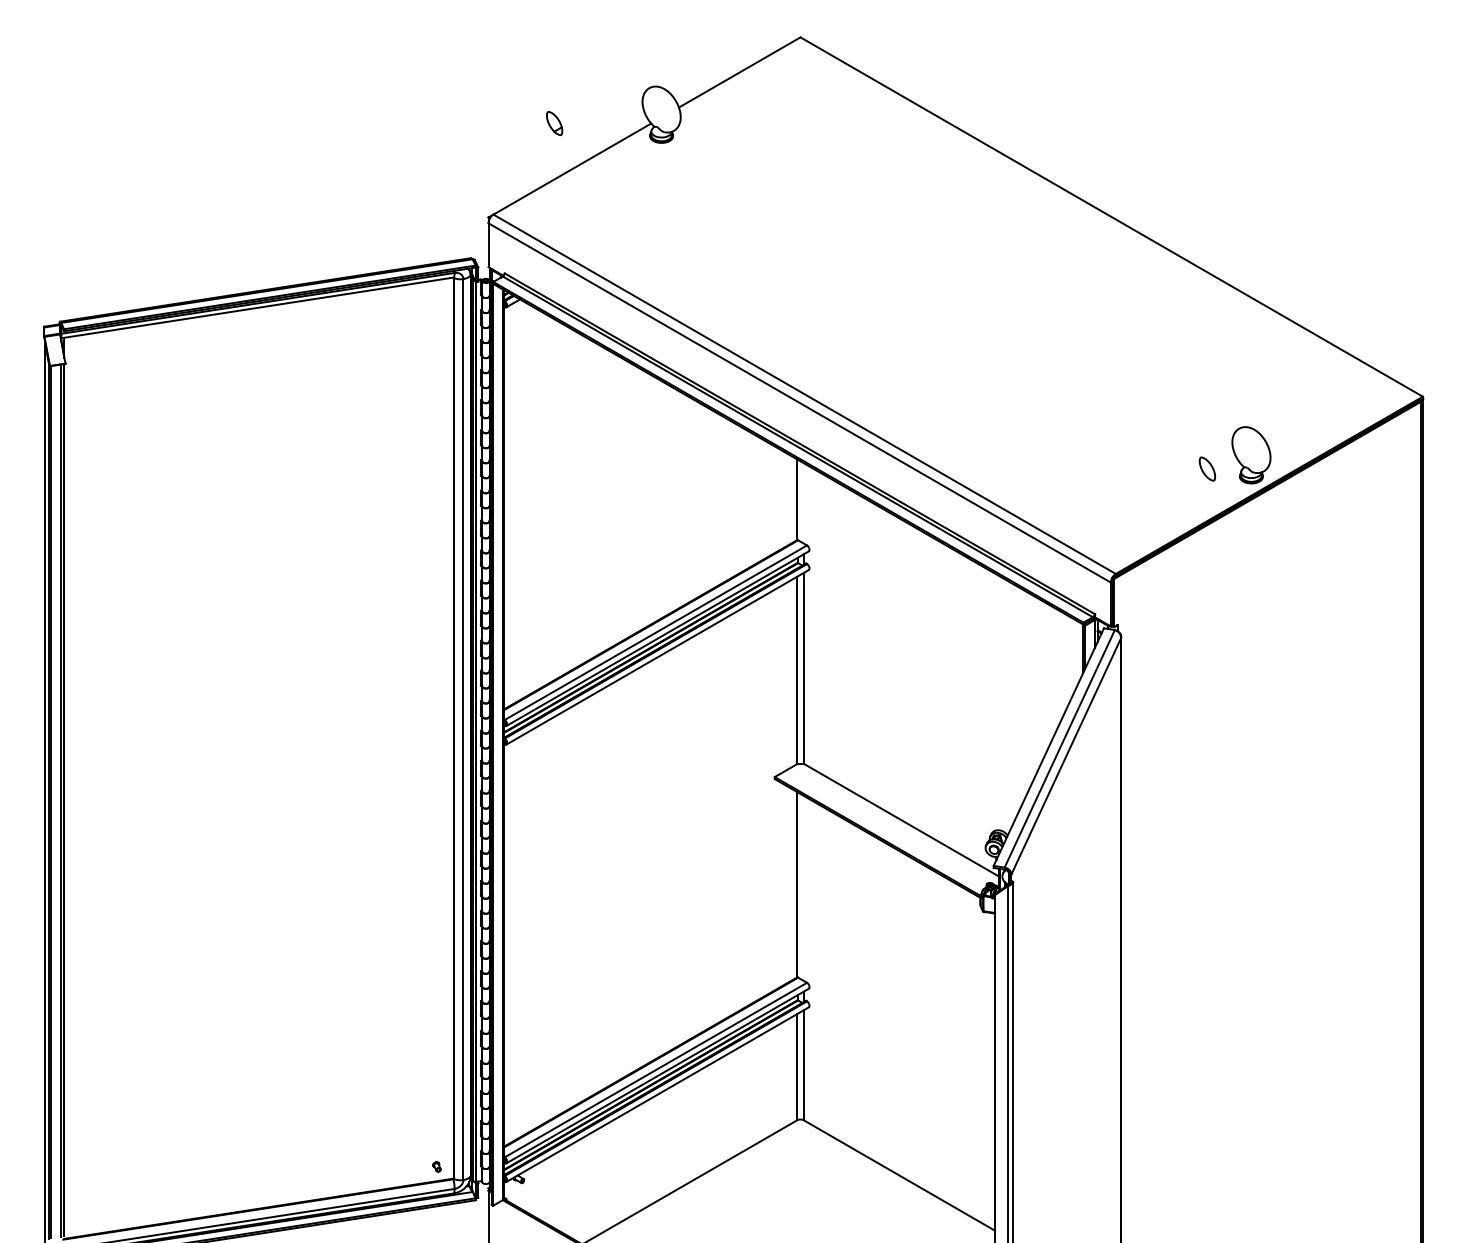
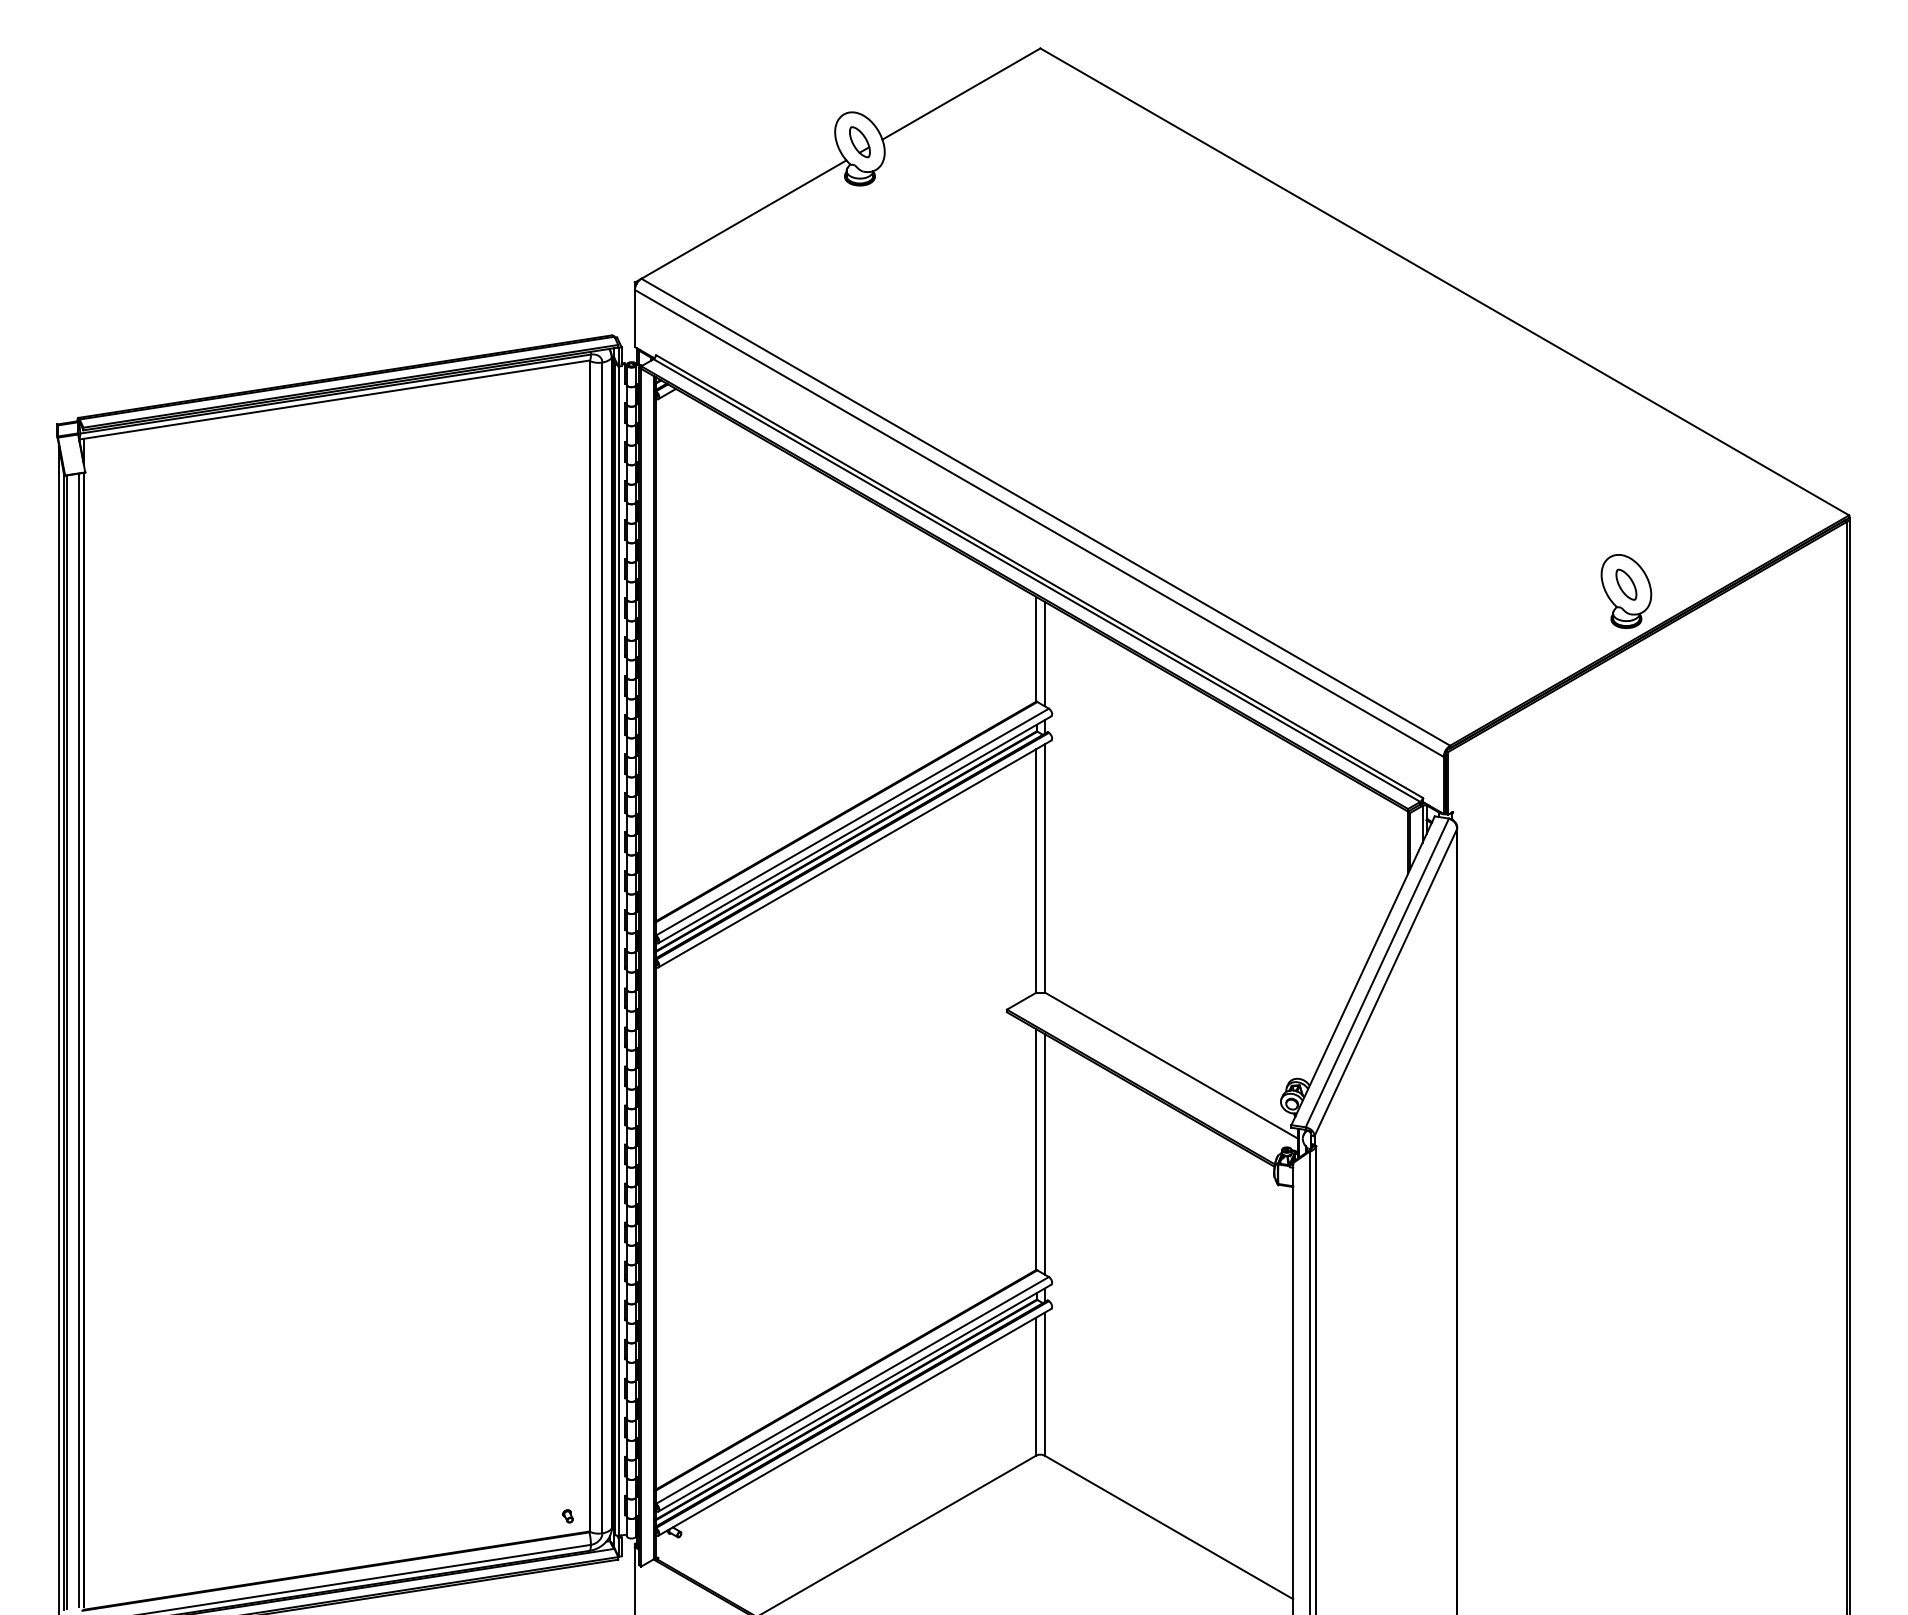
part: (554, 123) -> (859, 142), moved
part: (1206, 468) -> (1625, 583), moved
line: (803, 503) -> (1044, 654), added
line: (803, 887) -> (1044, 1153), added

